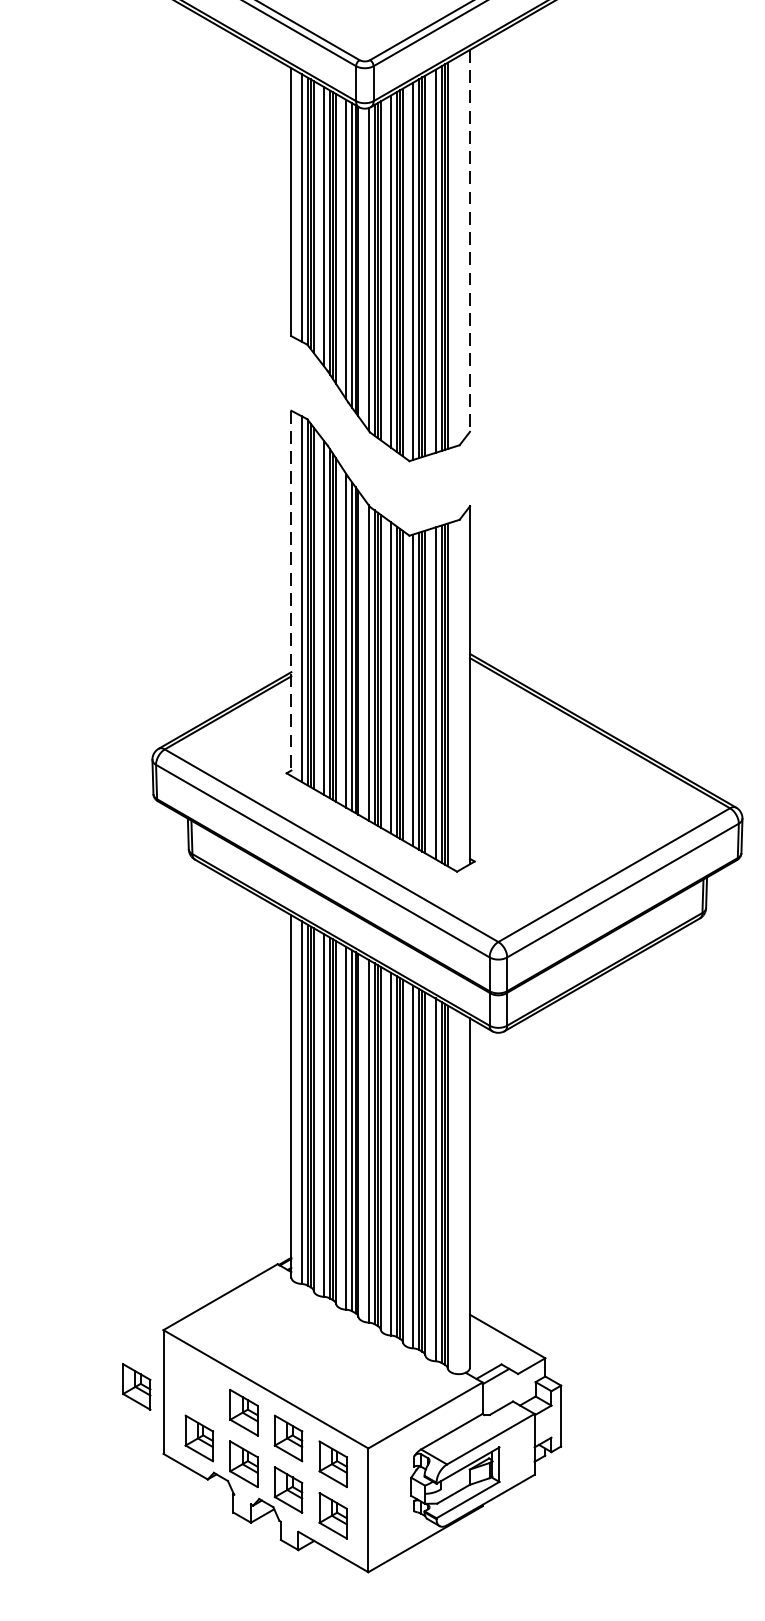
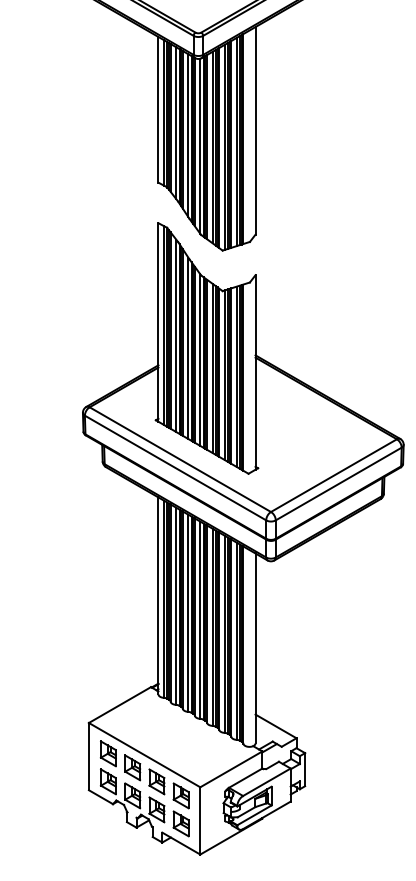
line: (469, 240) -> (255, 130), dashed -> solid
line: (291, 593) -> (158, 322), dashed -> solid
part: (135, 1386) -> (107, 753), moved

